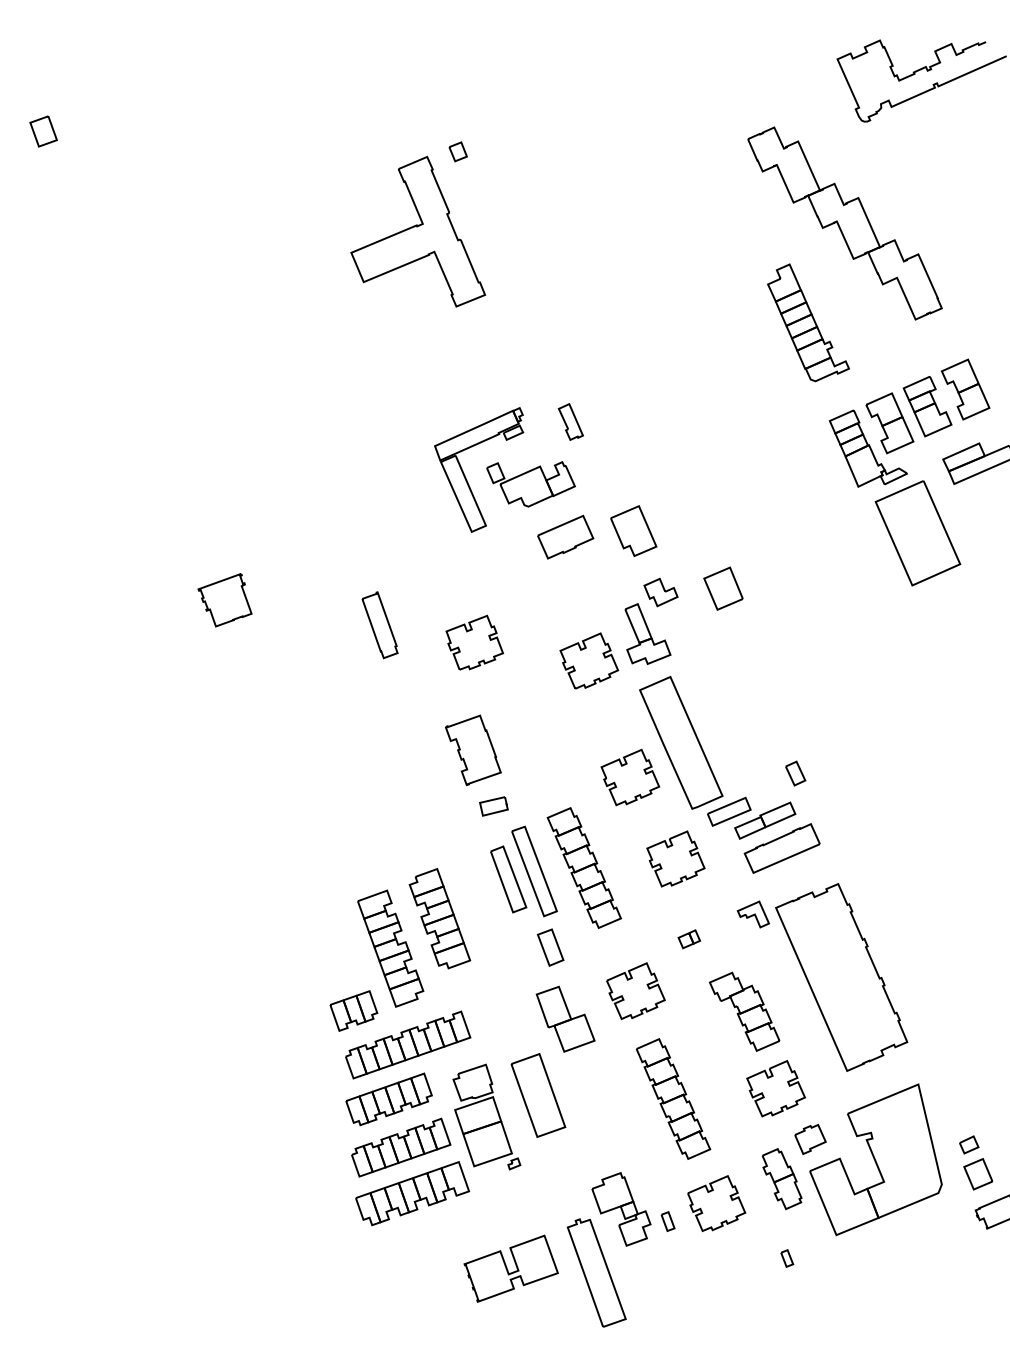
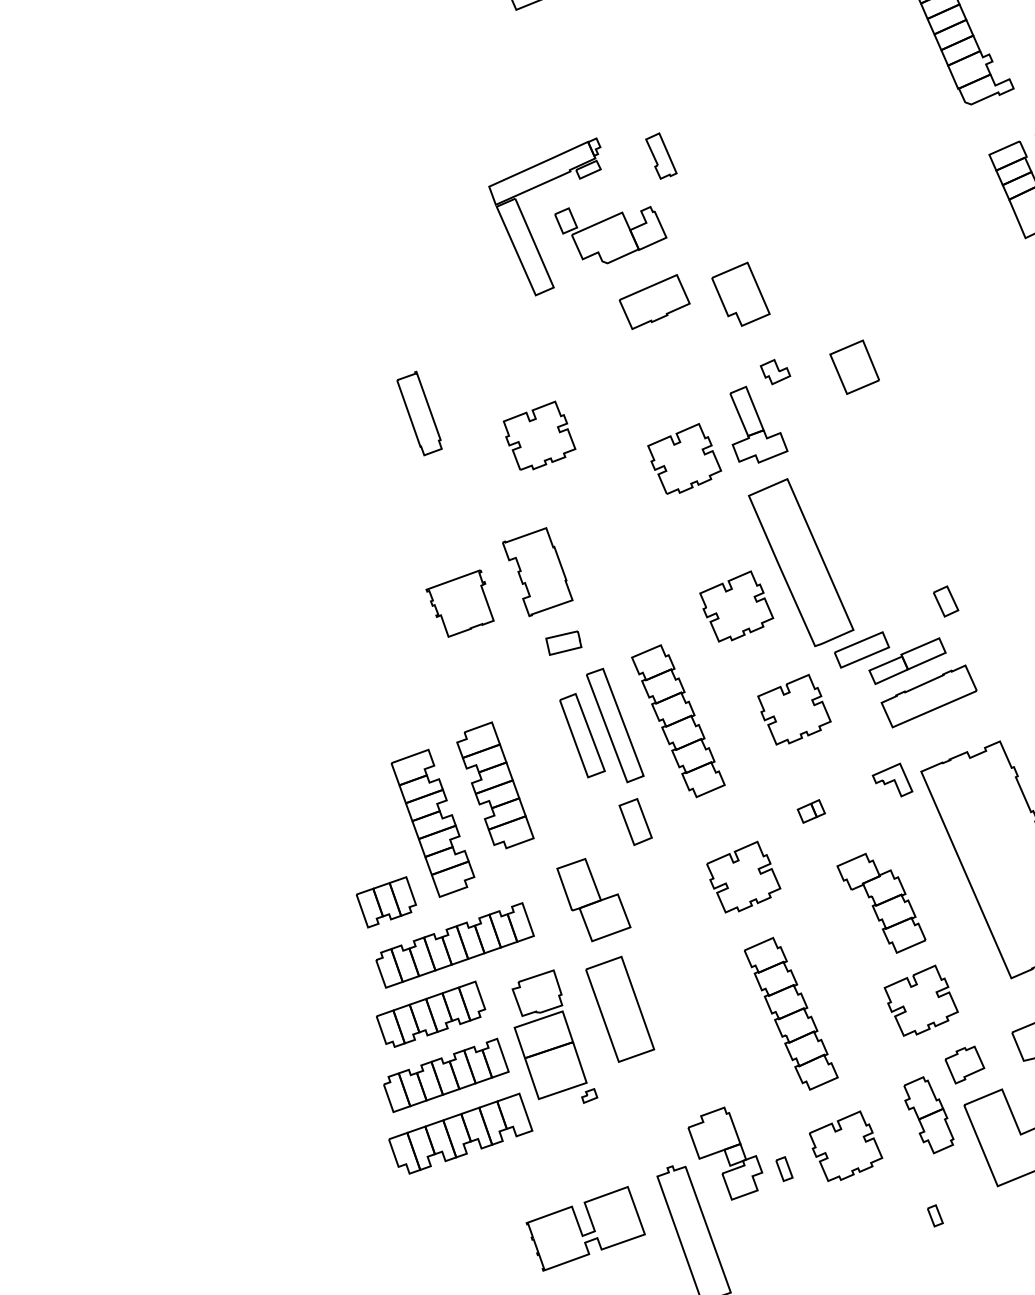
part: (660, 592) -> (774, 372), size x0.7
part: (224, 600) -> (459, 603), moved
part: (565, 1018) -> (593, 899), moved

